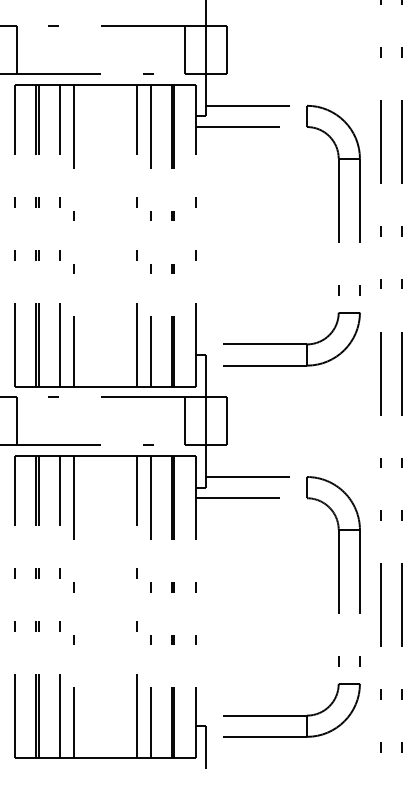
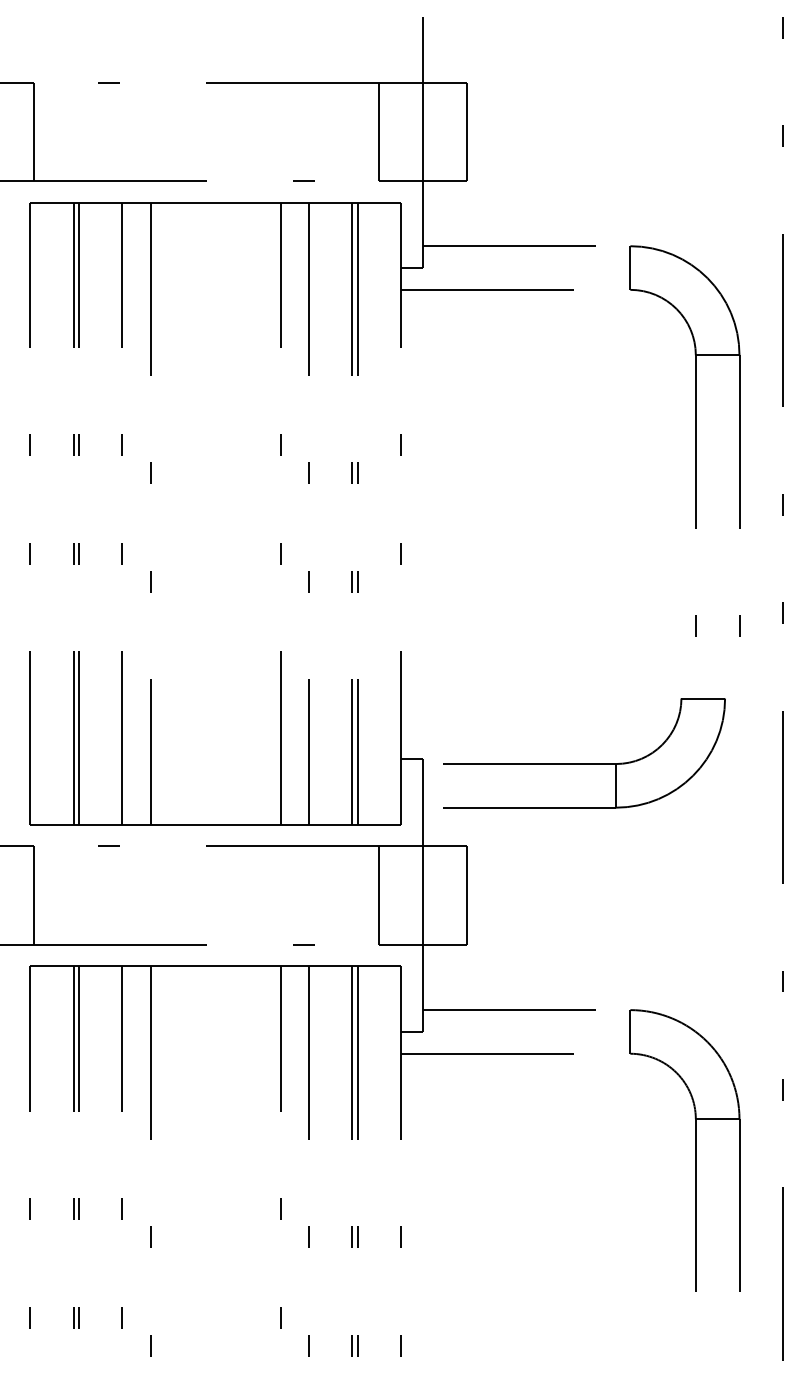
part: (291, 339) -> (584, 753), moved

